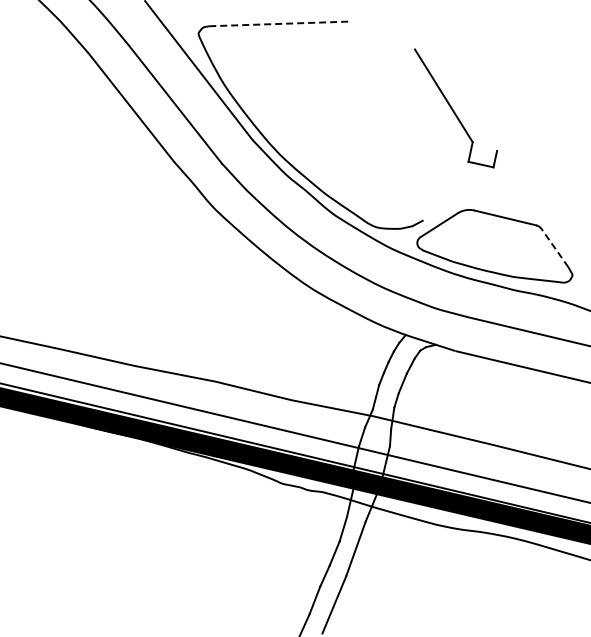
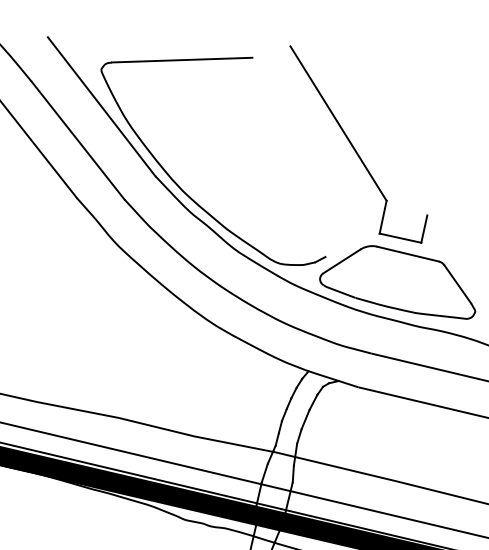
line: (279, 23) -> (182, 59), dashed -> solid
part: (455, 108) -> (358, 144), size x1.67
line: (554, 247) -> (457, 283), dashed -> solid

